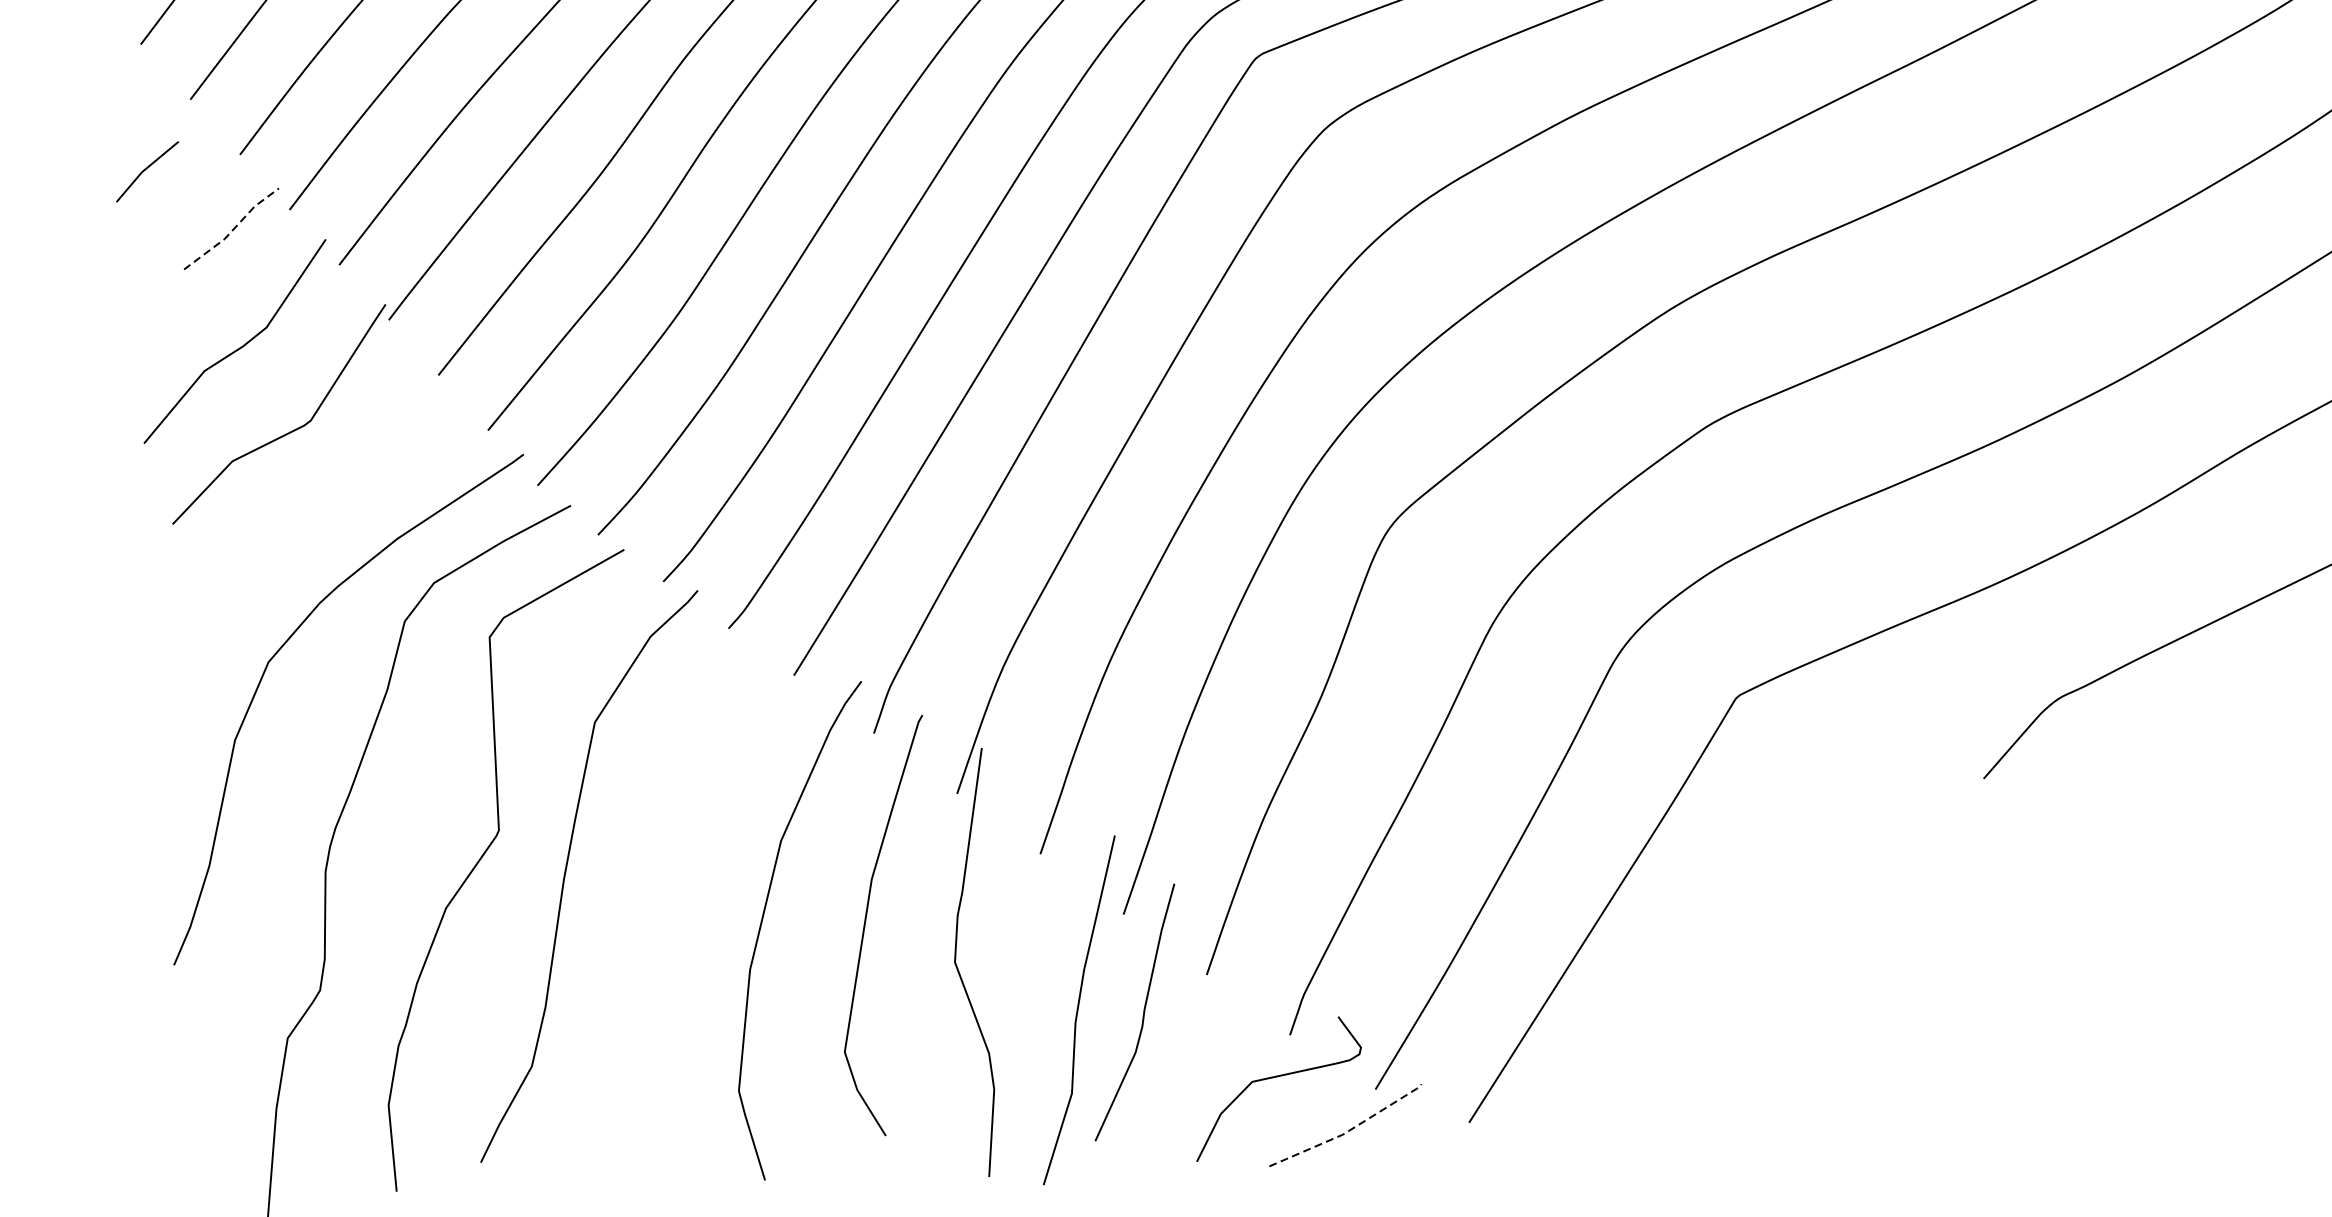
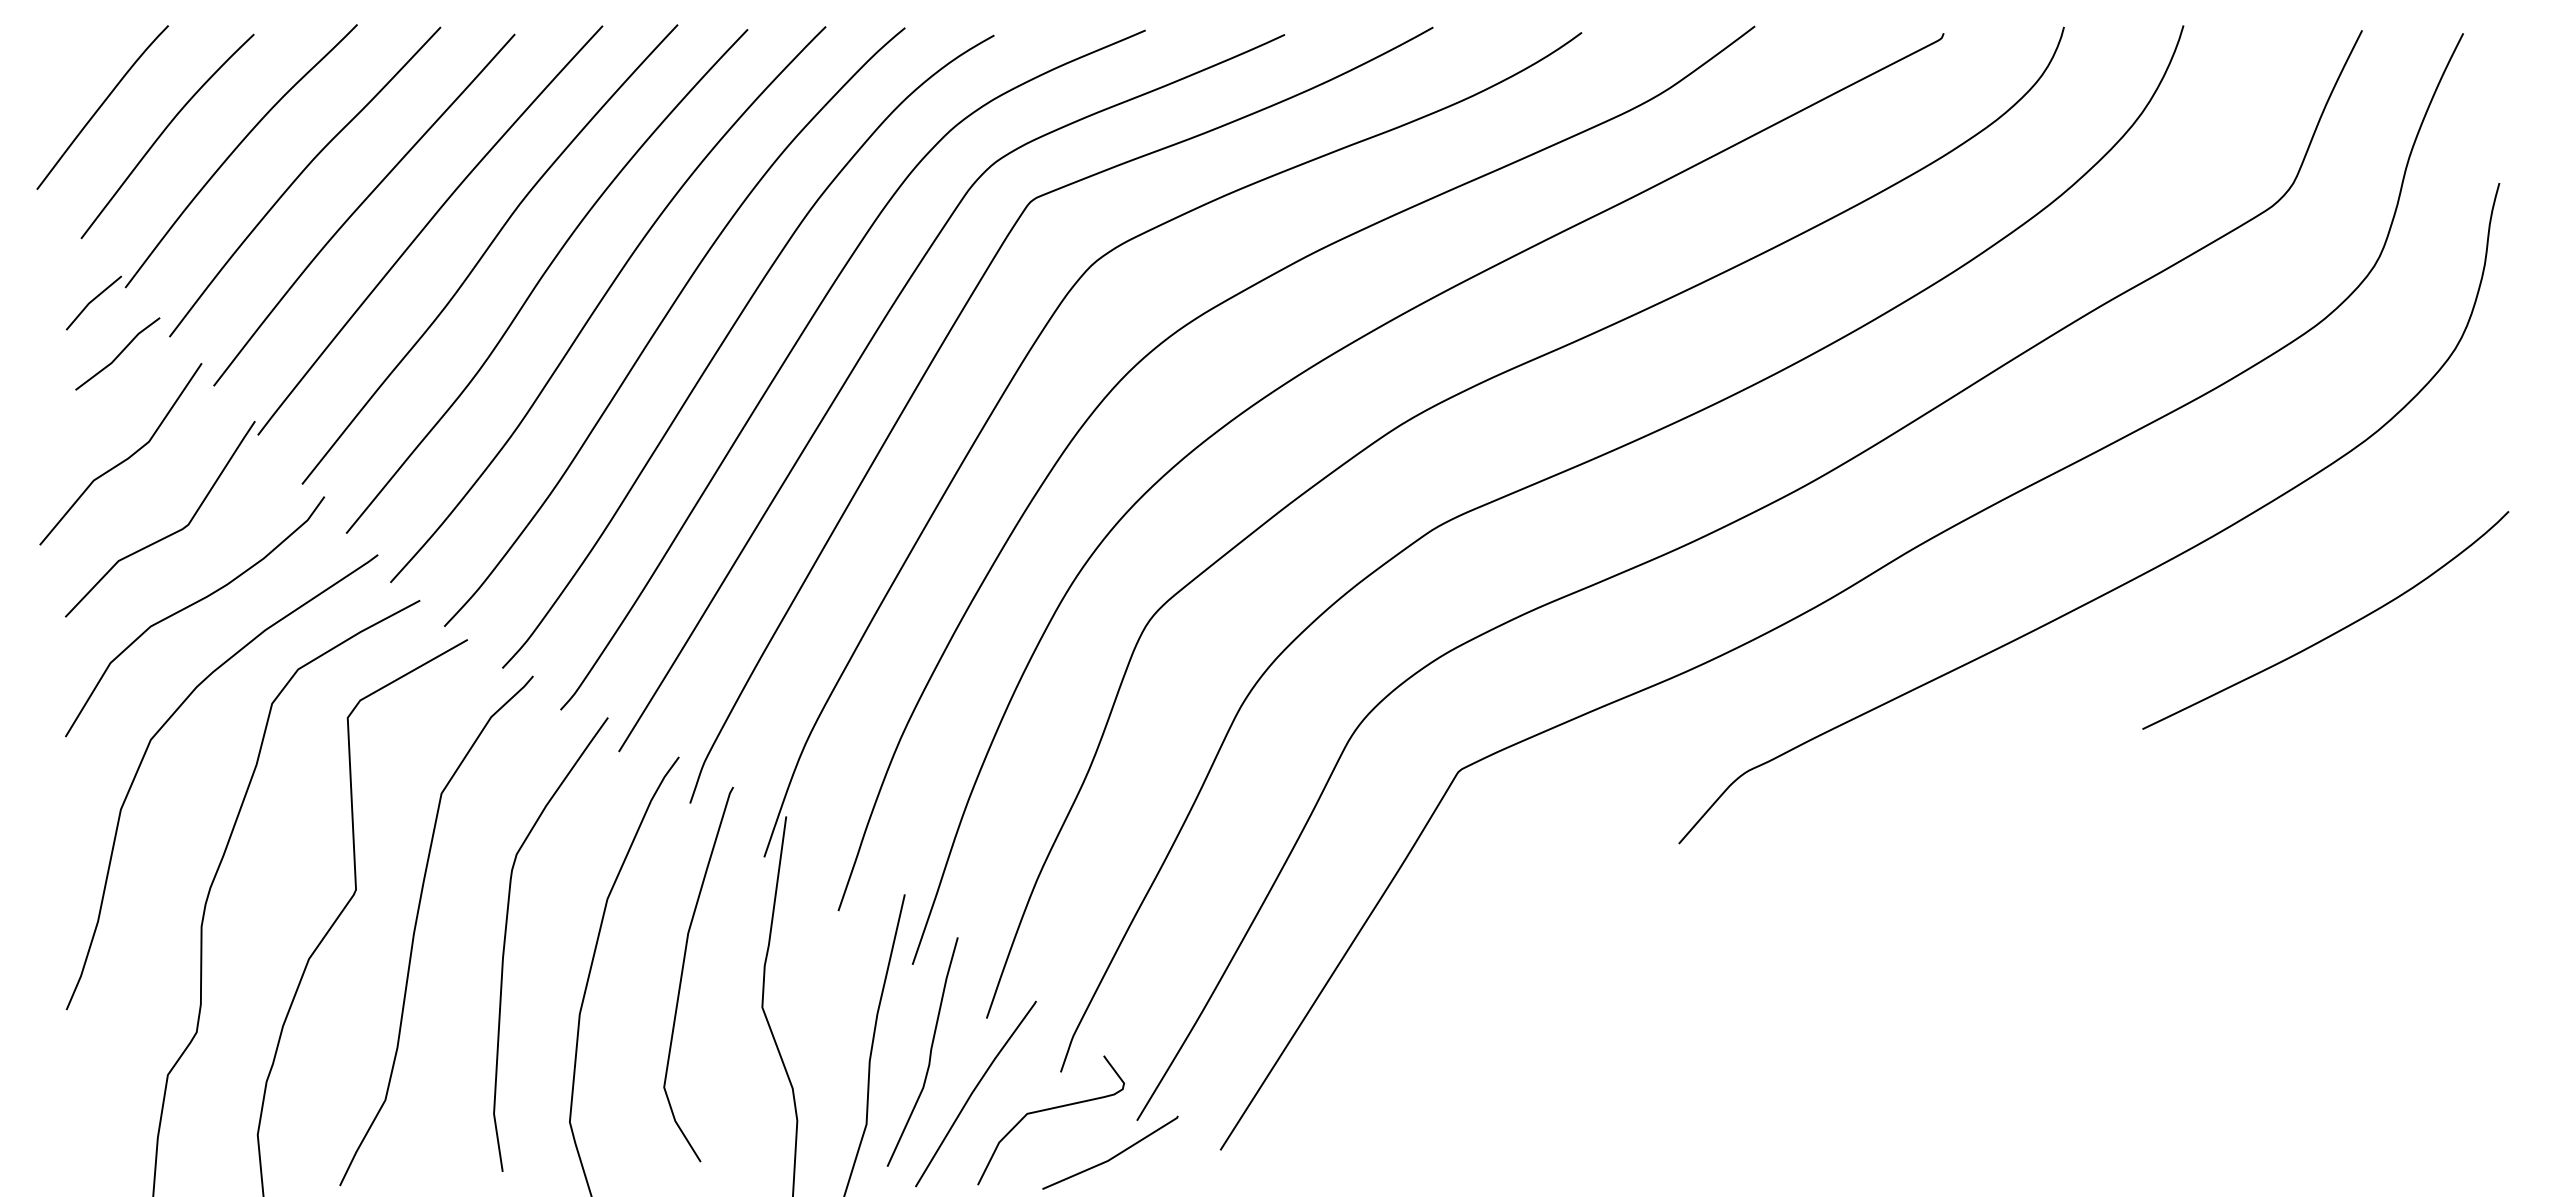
line: (145, 170) -> (92, 301), moved
line: (233, 230) -> (119, 355), dashed -> solid
curve: (314, 512) -> (191, 606), added
curve: (667, 881) -> (506, 935), added
line: (1193, 1056) -> (974, 1091), added
line: (1349, 1130) -> (1113, 1157), dashed -> solid

